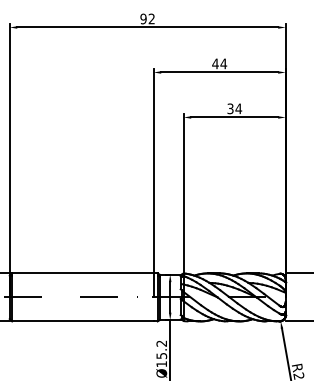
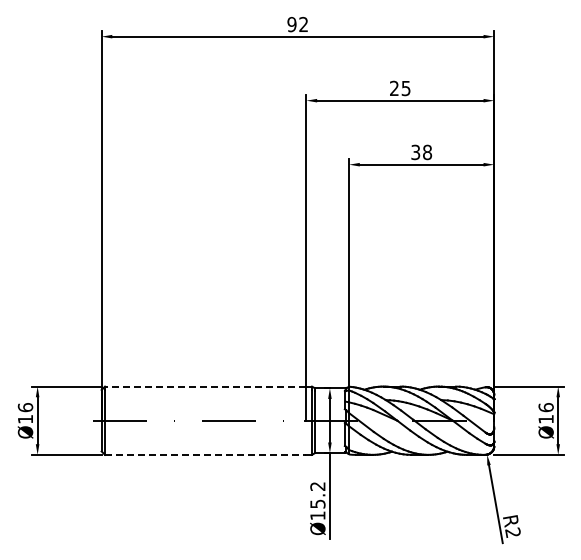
text: (219, 63) -> (399, 88), 44 -> 25
text: (238, 108) -> (427, 152), 34 -> 38
line: (82, 273) -> (205, 386), solid -> dashed
line: (82, 321) -> (205, 454), solid -> dashed

